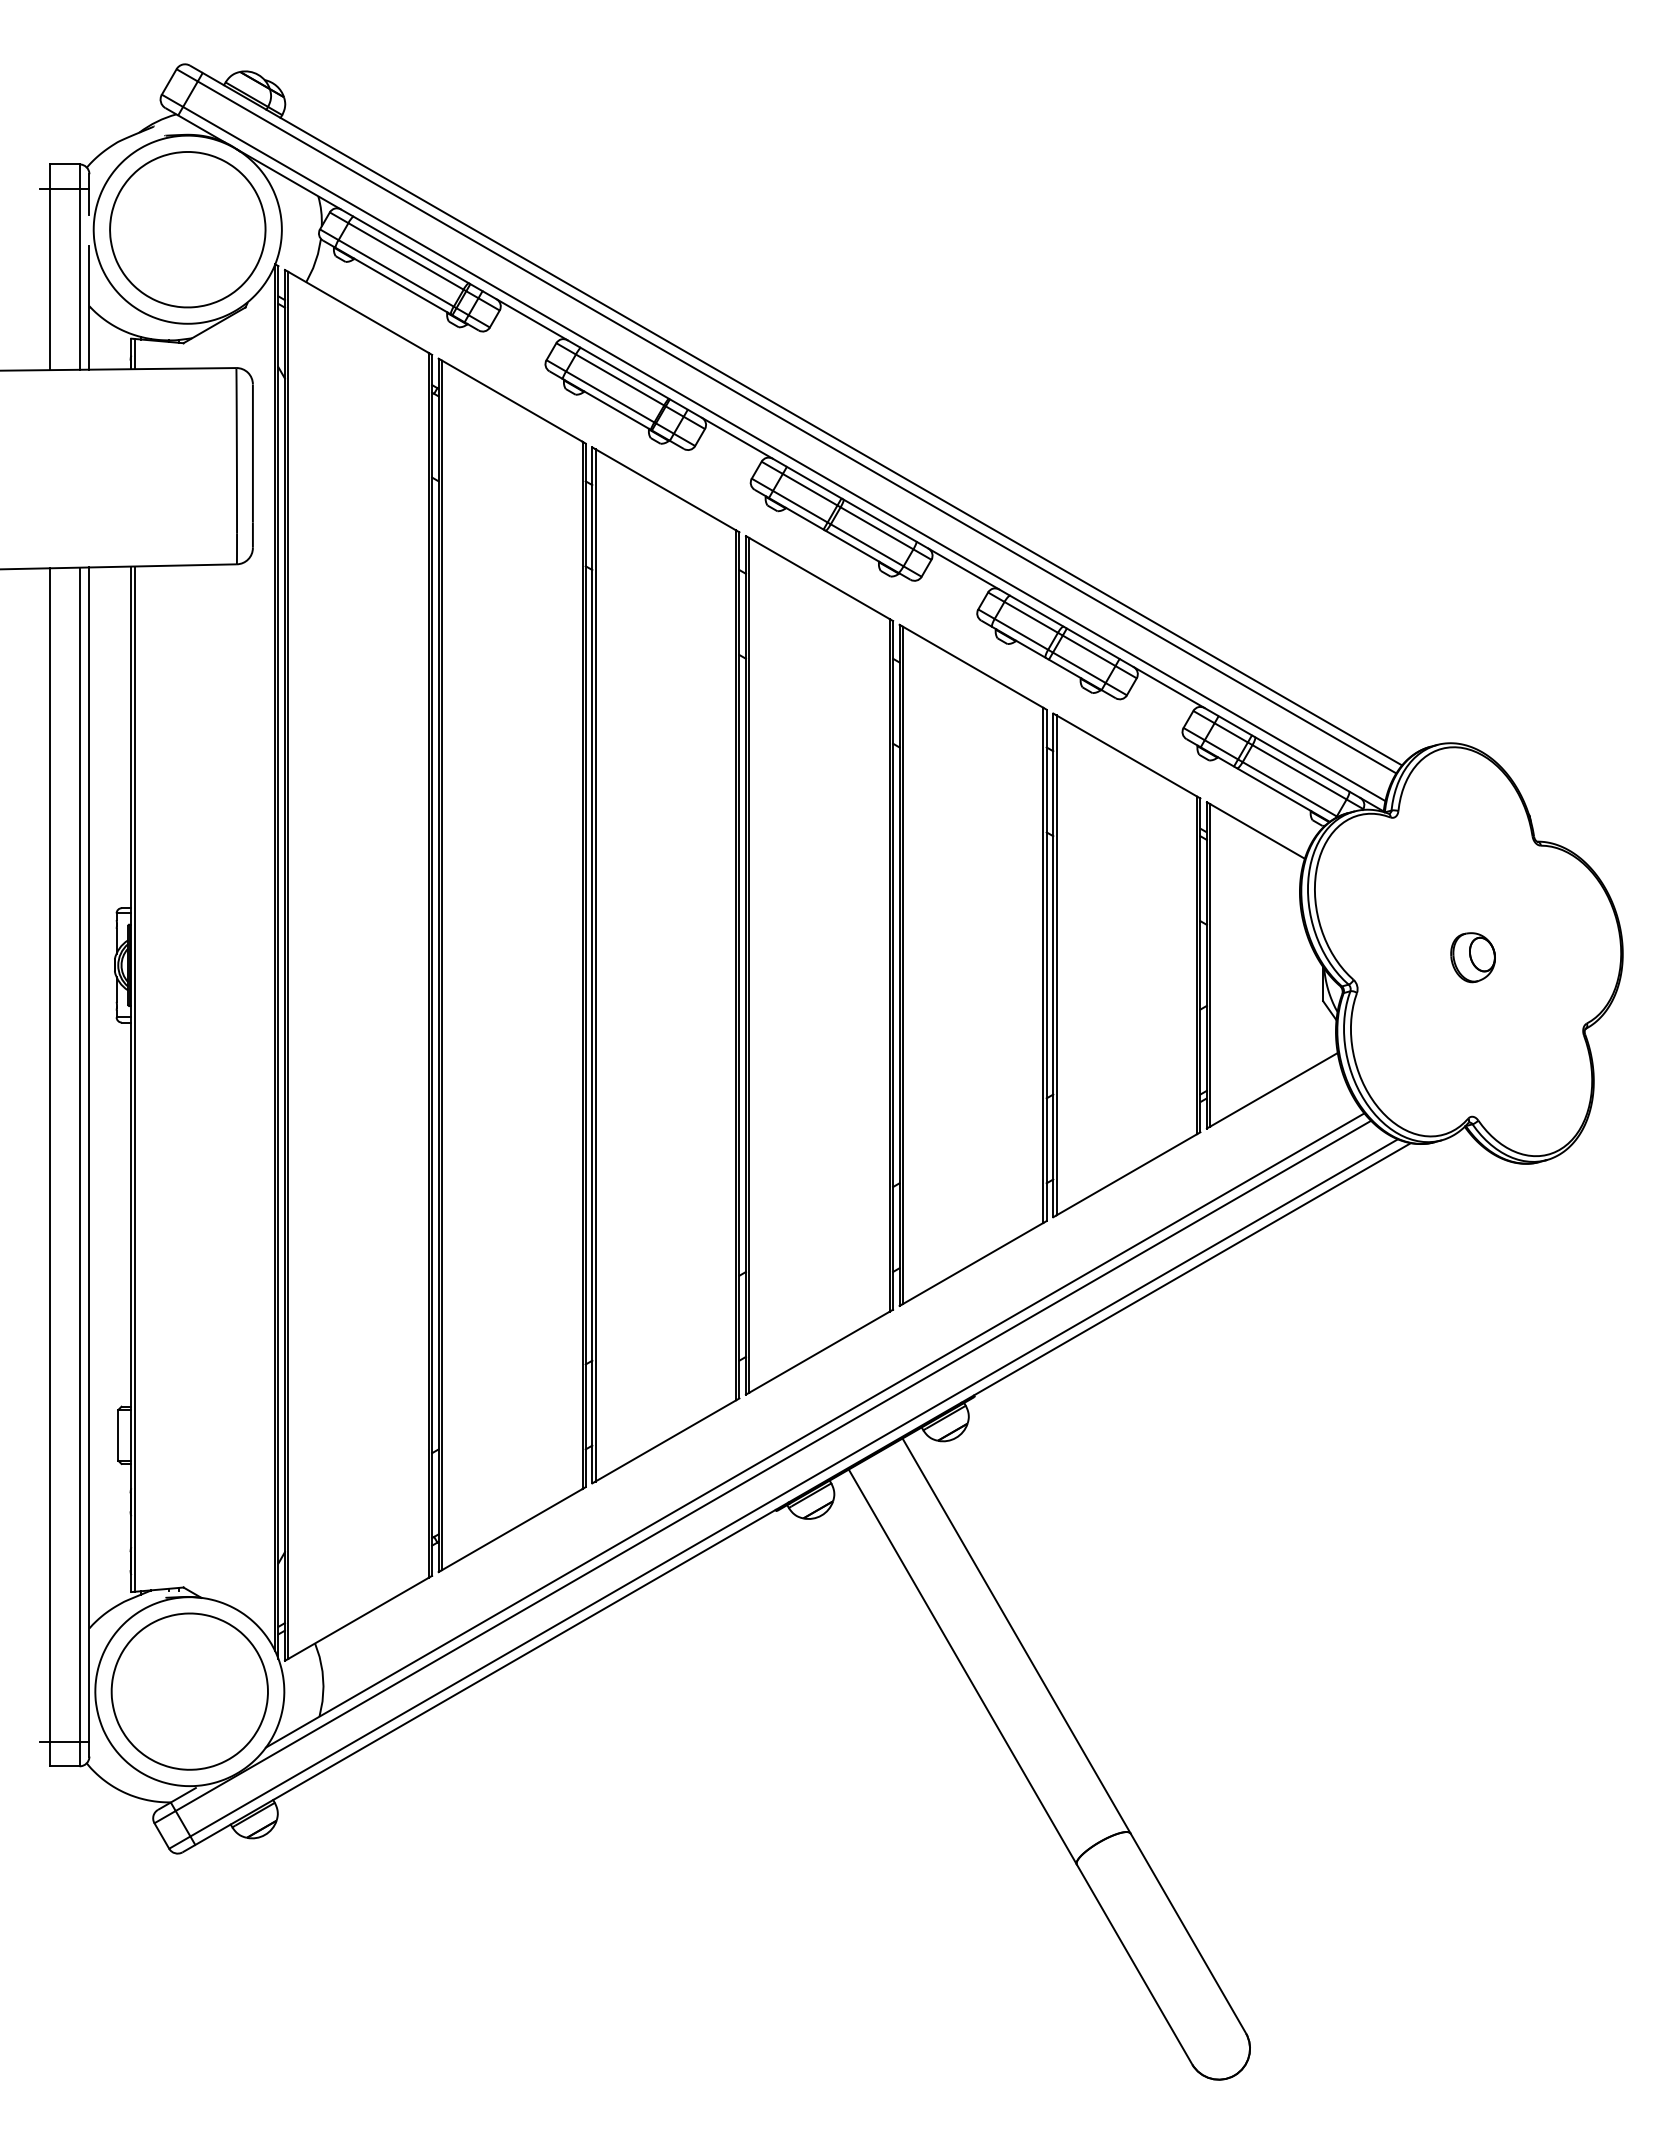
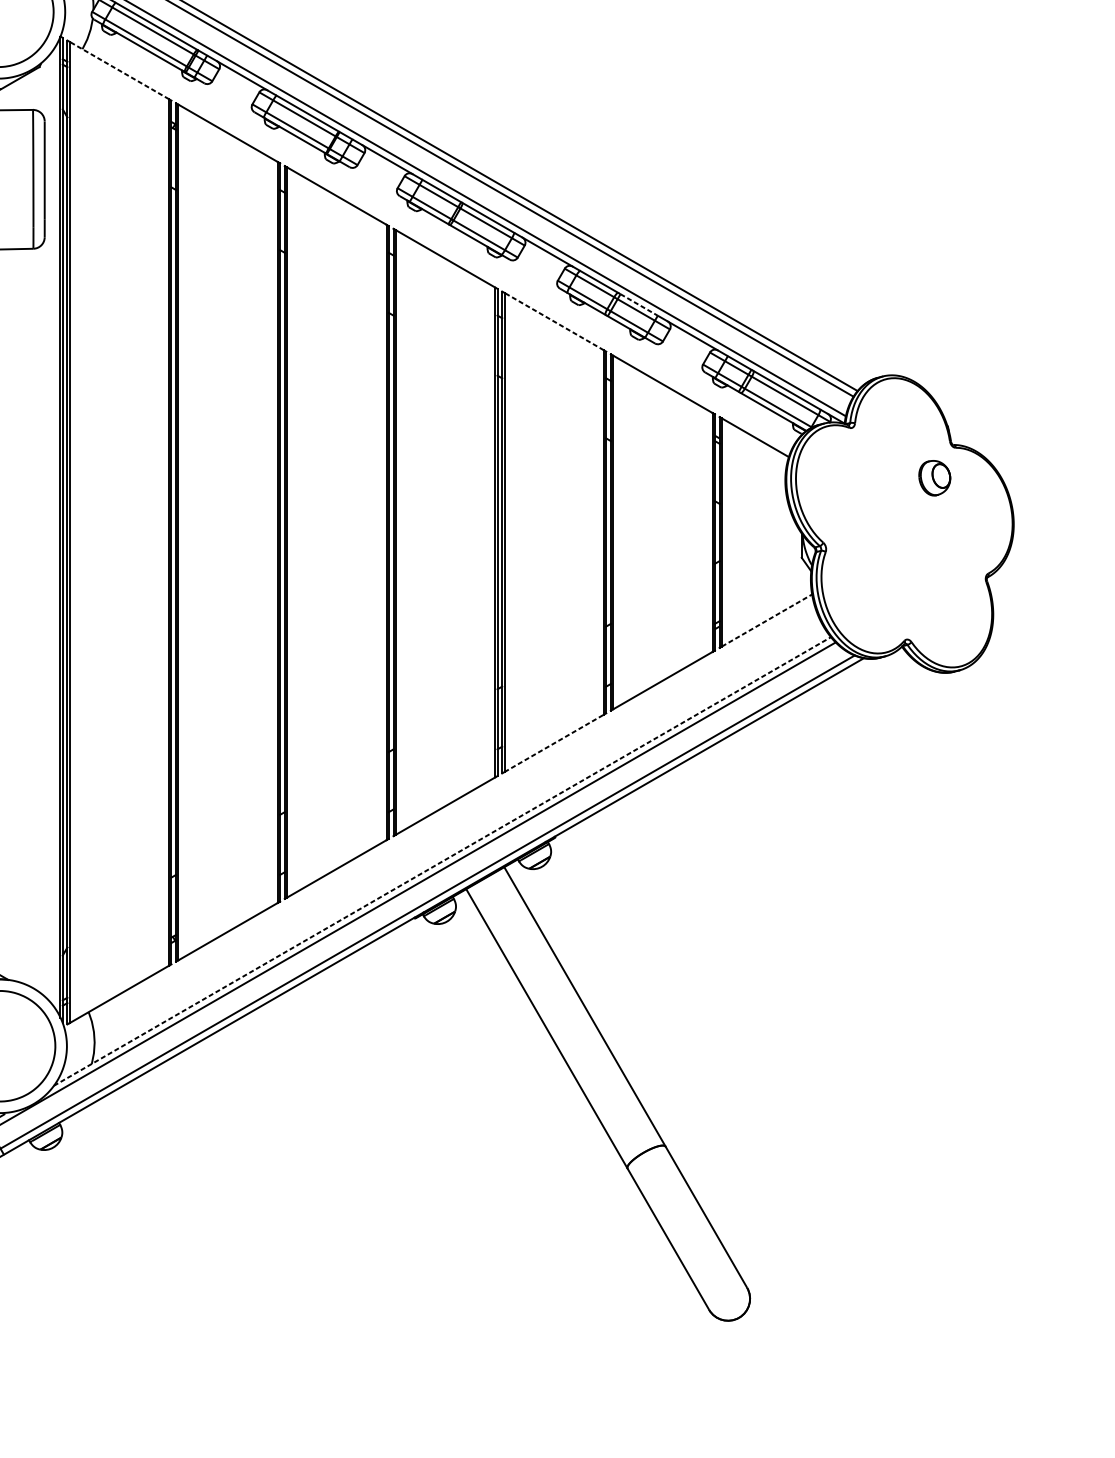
line: (358, 312) -> (119, 70), solid -> dashed
line: (1093, 643) -> (639, 304), solid -> dashed
line: (972, 667) -> (553, 321), solid -> dashed
part: (1472, 957) -> (934, 478), moved
line: (1273, 1089) -> (766, 620), solid -> dashed
line: (973, 1263) -> (554, 743), solid -> dashed
line: (815, 1430) -> (442, 861), solid -> dashed

